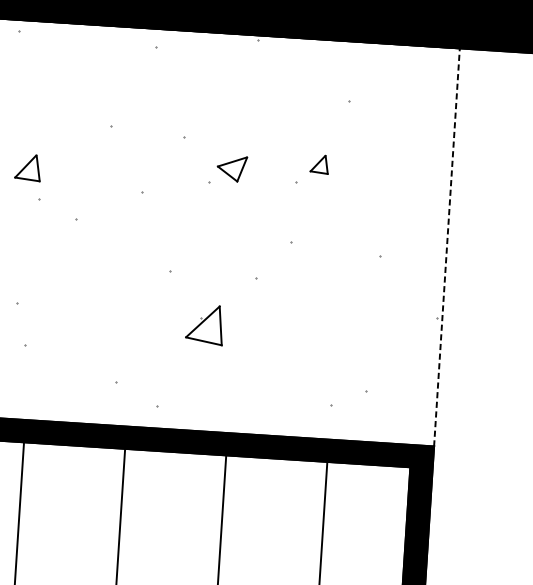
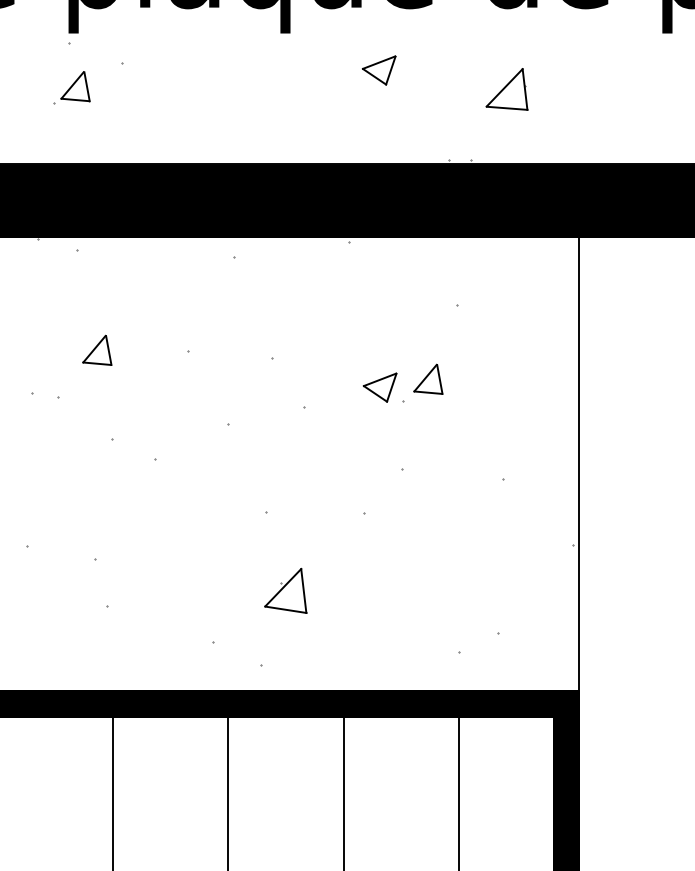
part: (319, 163) -> (428, 378), size x1.43
part: (28, 166) -> (97, 349), moved
part: (231, 168) -> (379, 387), moved
line: (447, 246) -> (579, 463), dashed -> solid
part: (204, 324) -> (285, 590), moved

